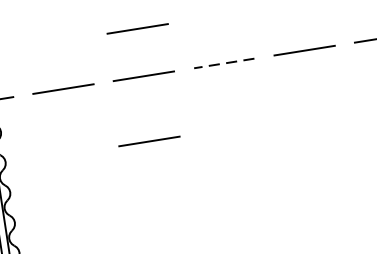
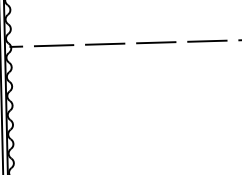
line: (138, 27) -> (105, 13), removed
line: (222, 63) -> (155, 42), dashed -> solid
line: (149, 140) -> (103, 84), removed

